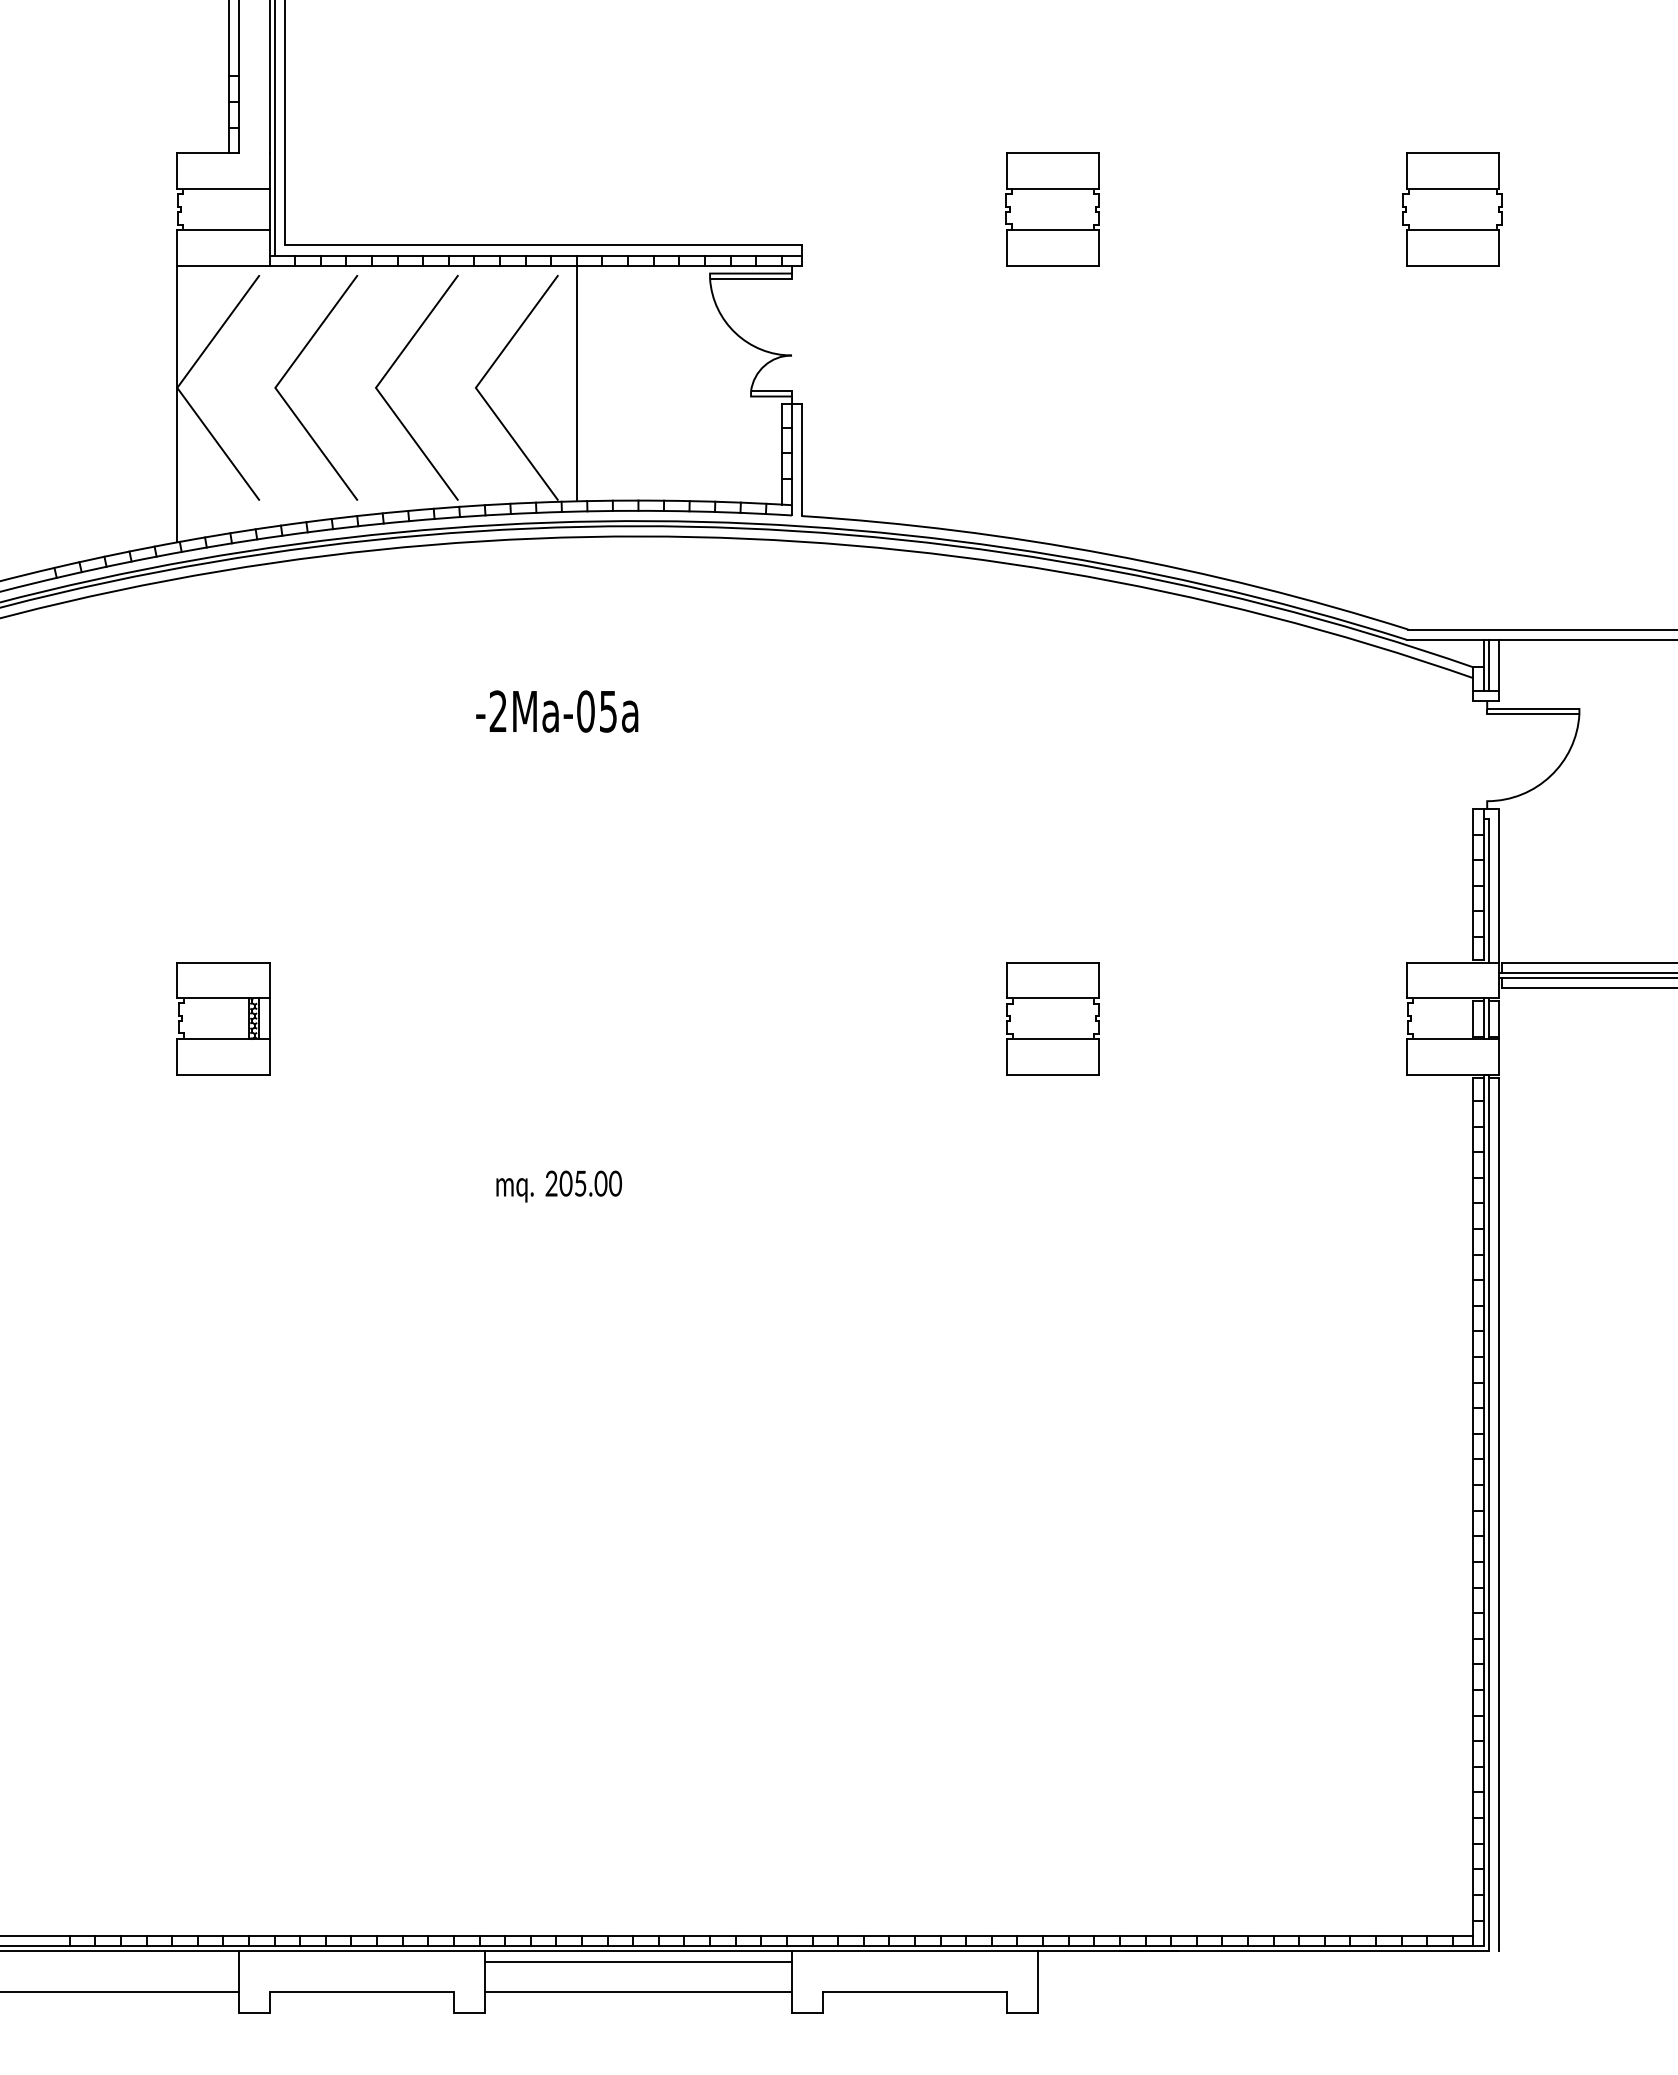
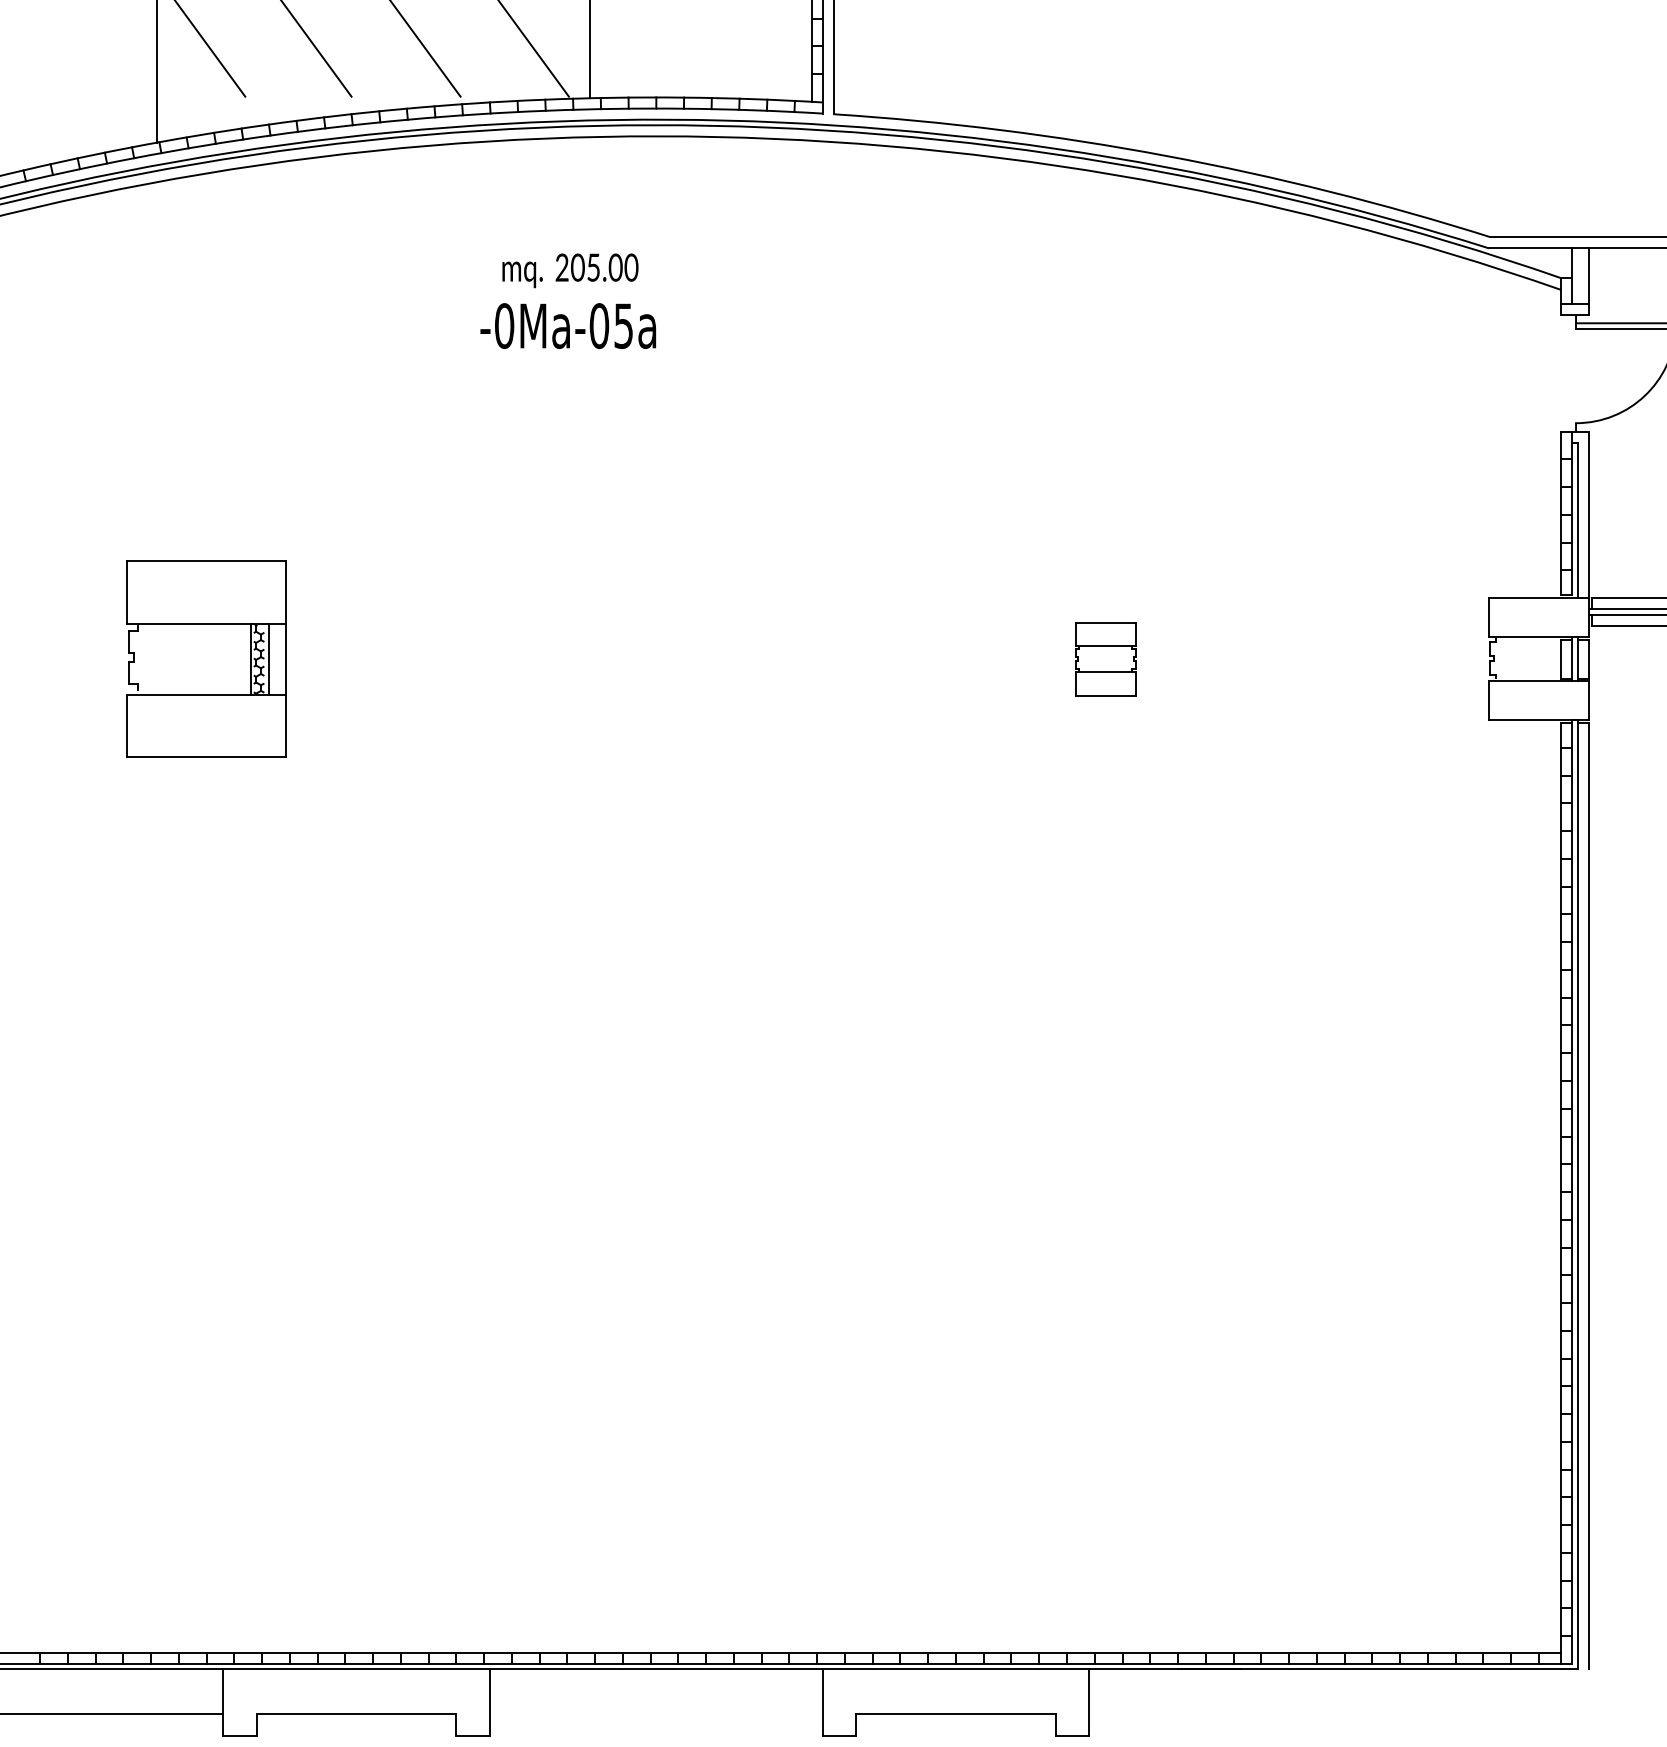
line: (1488, 665) -> (1577, 276), removed
text: (498, 711) -> (504, 326), -2Ma-05a -> -0Ma-05a
part: (223, 1018) -> (206, 658), size x1.6
part: (1052, 1018) -> (1104, 658), size x0.6
text: (558, 1186) -> (569, 270), moved
line: (638, 1961) -> (656, 1680), removed
line: (638, 1992) -> (656, 1714), removed

